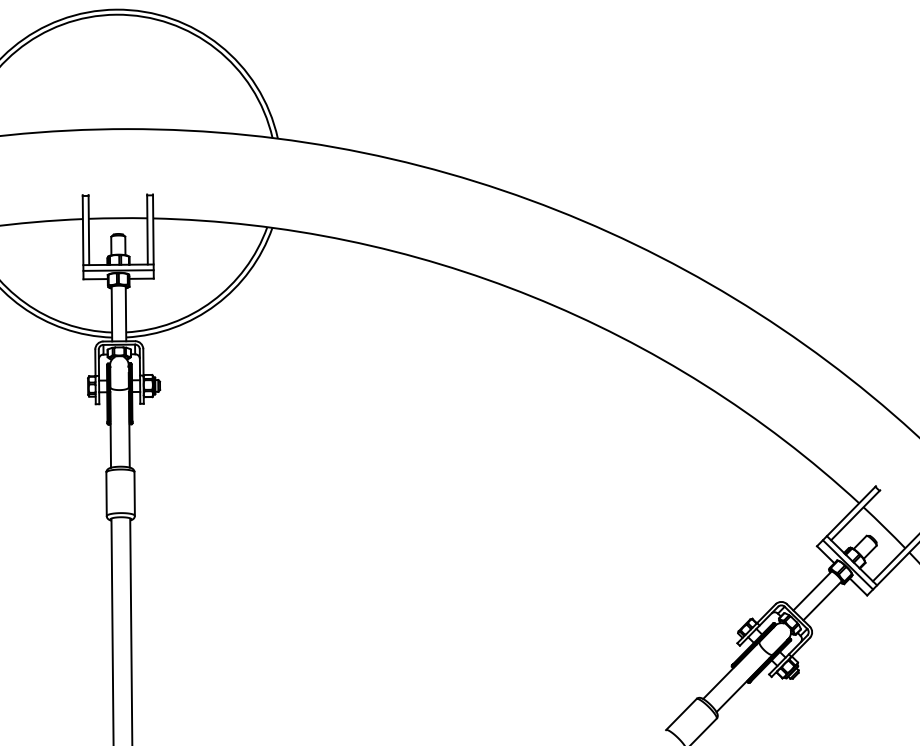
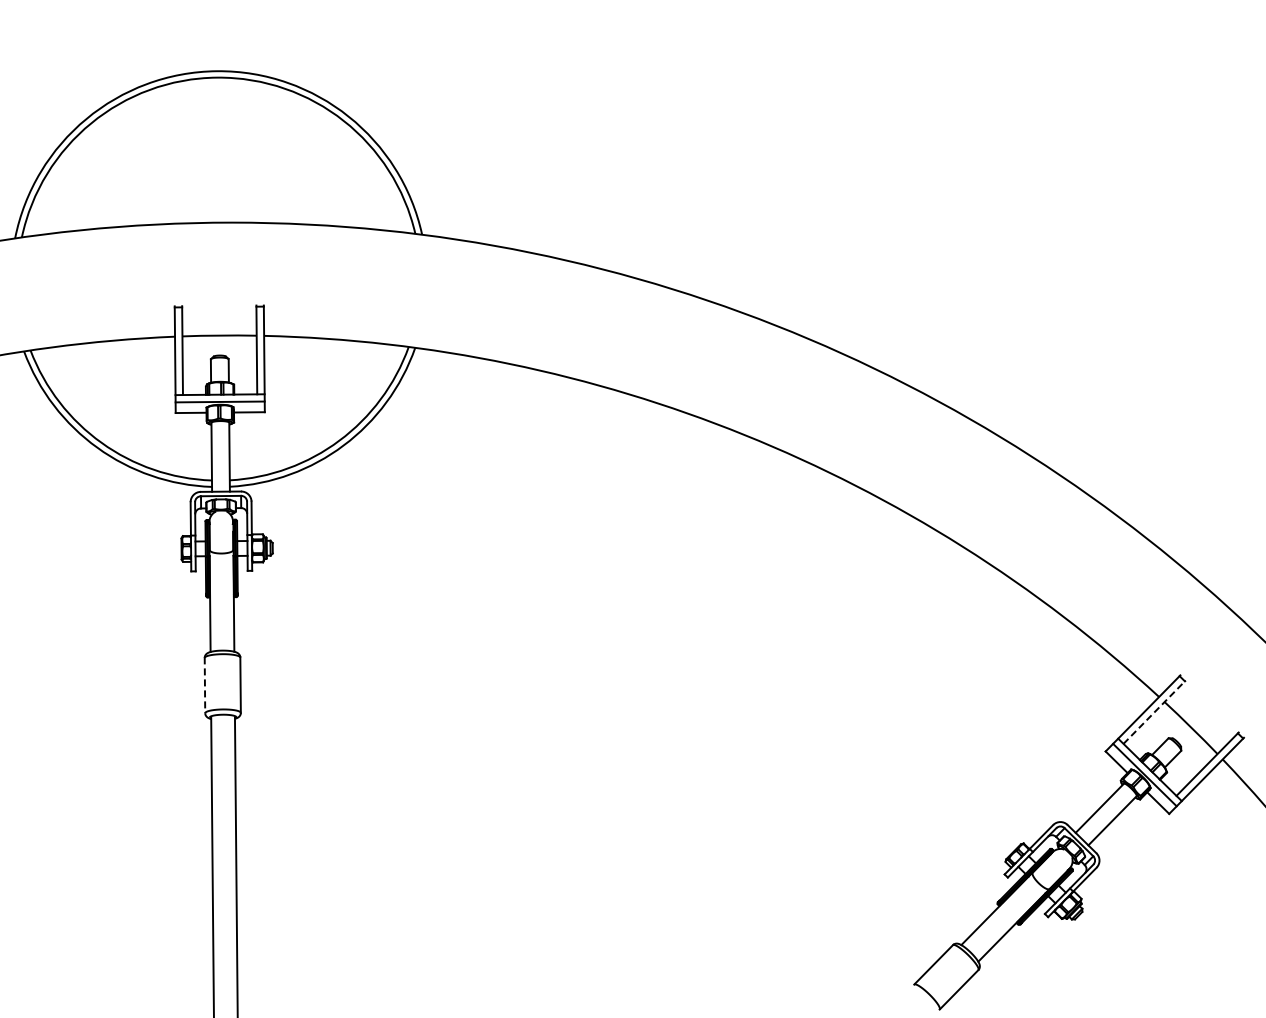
line: (106, 494) -> (204, 685), solid -> dashed
line: (855, 514) -> (1154, 711), solid -> dashed

